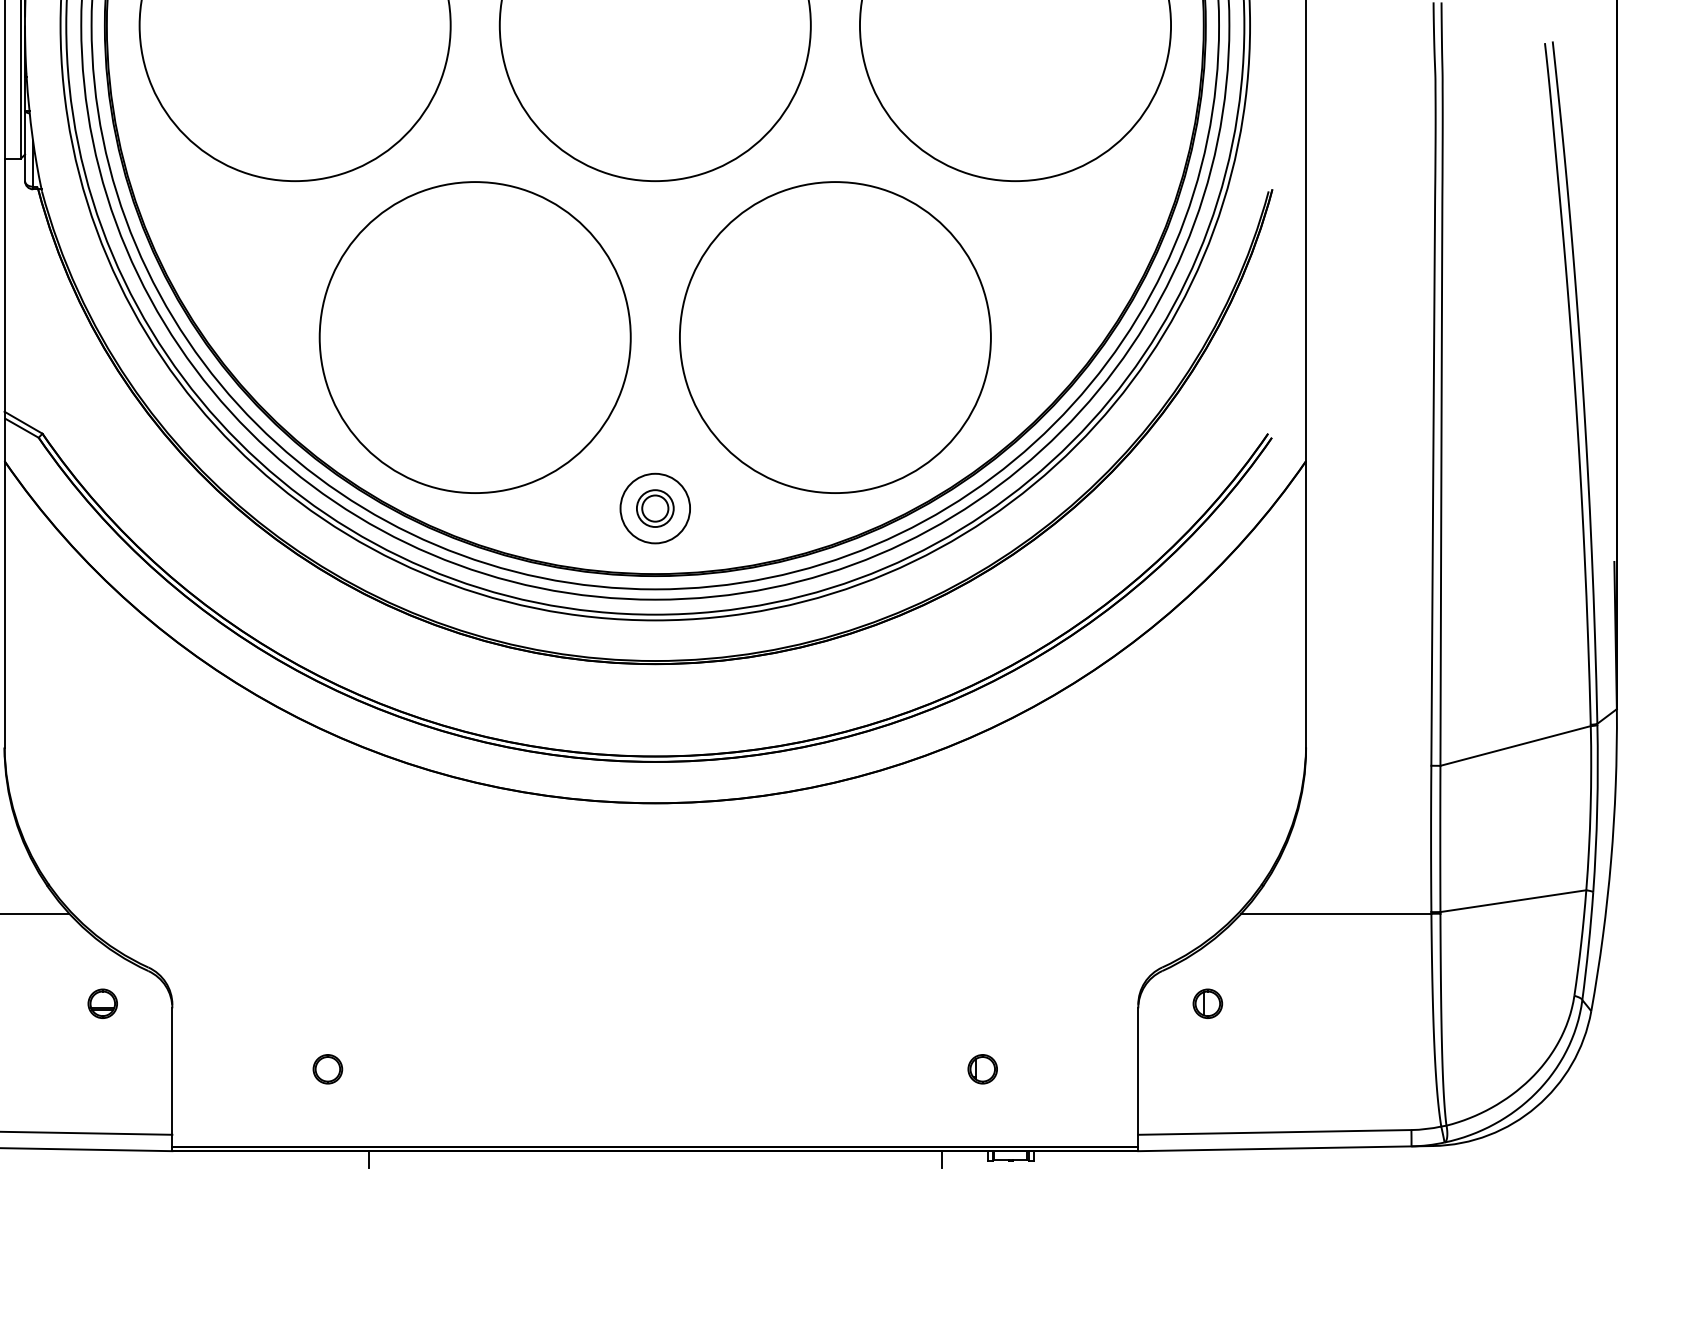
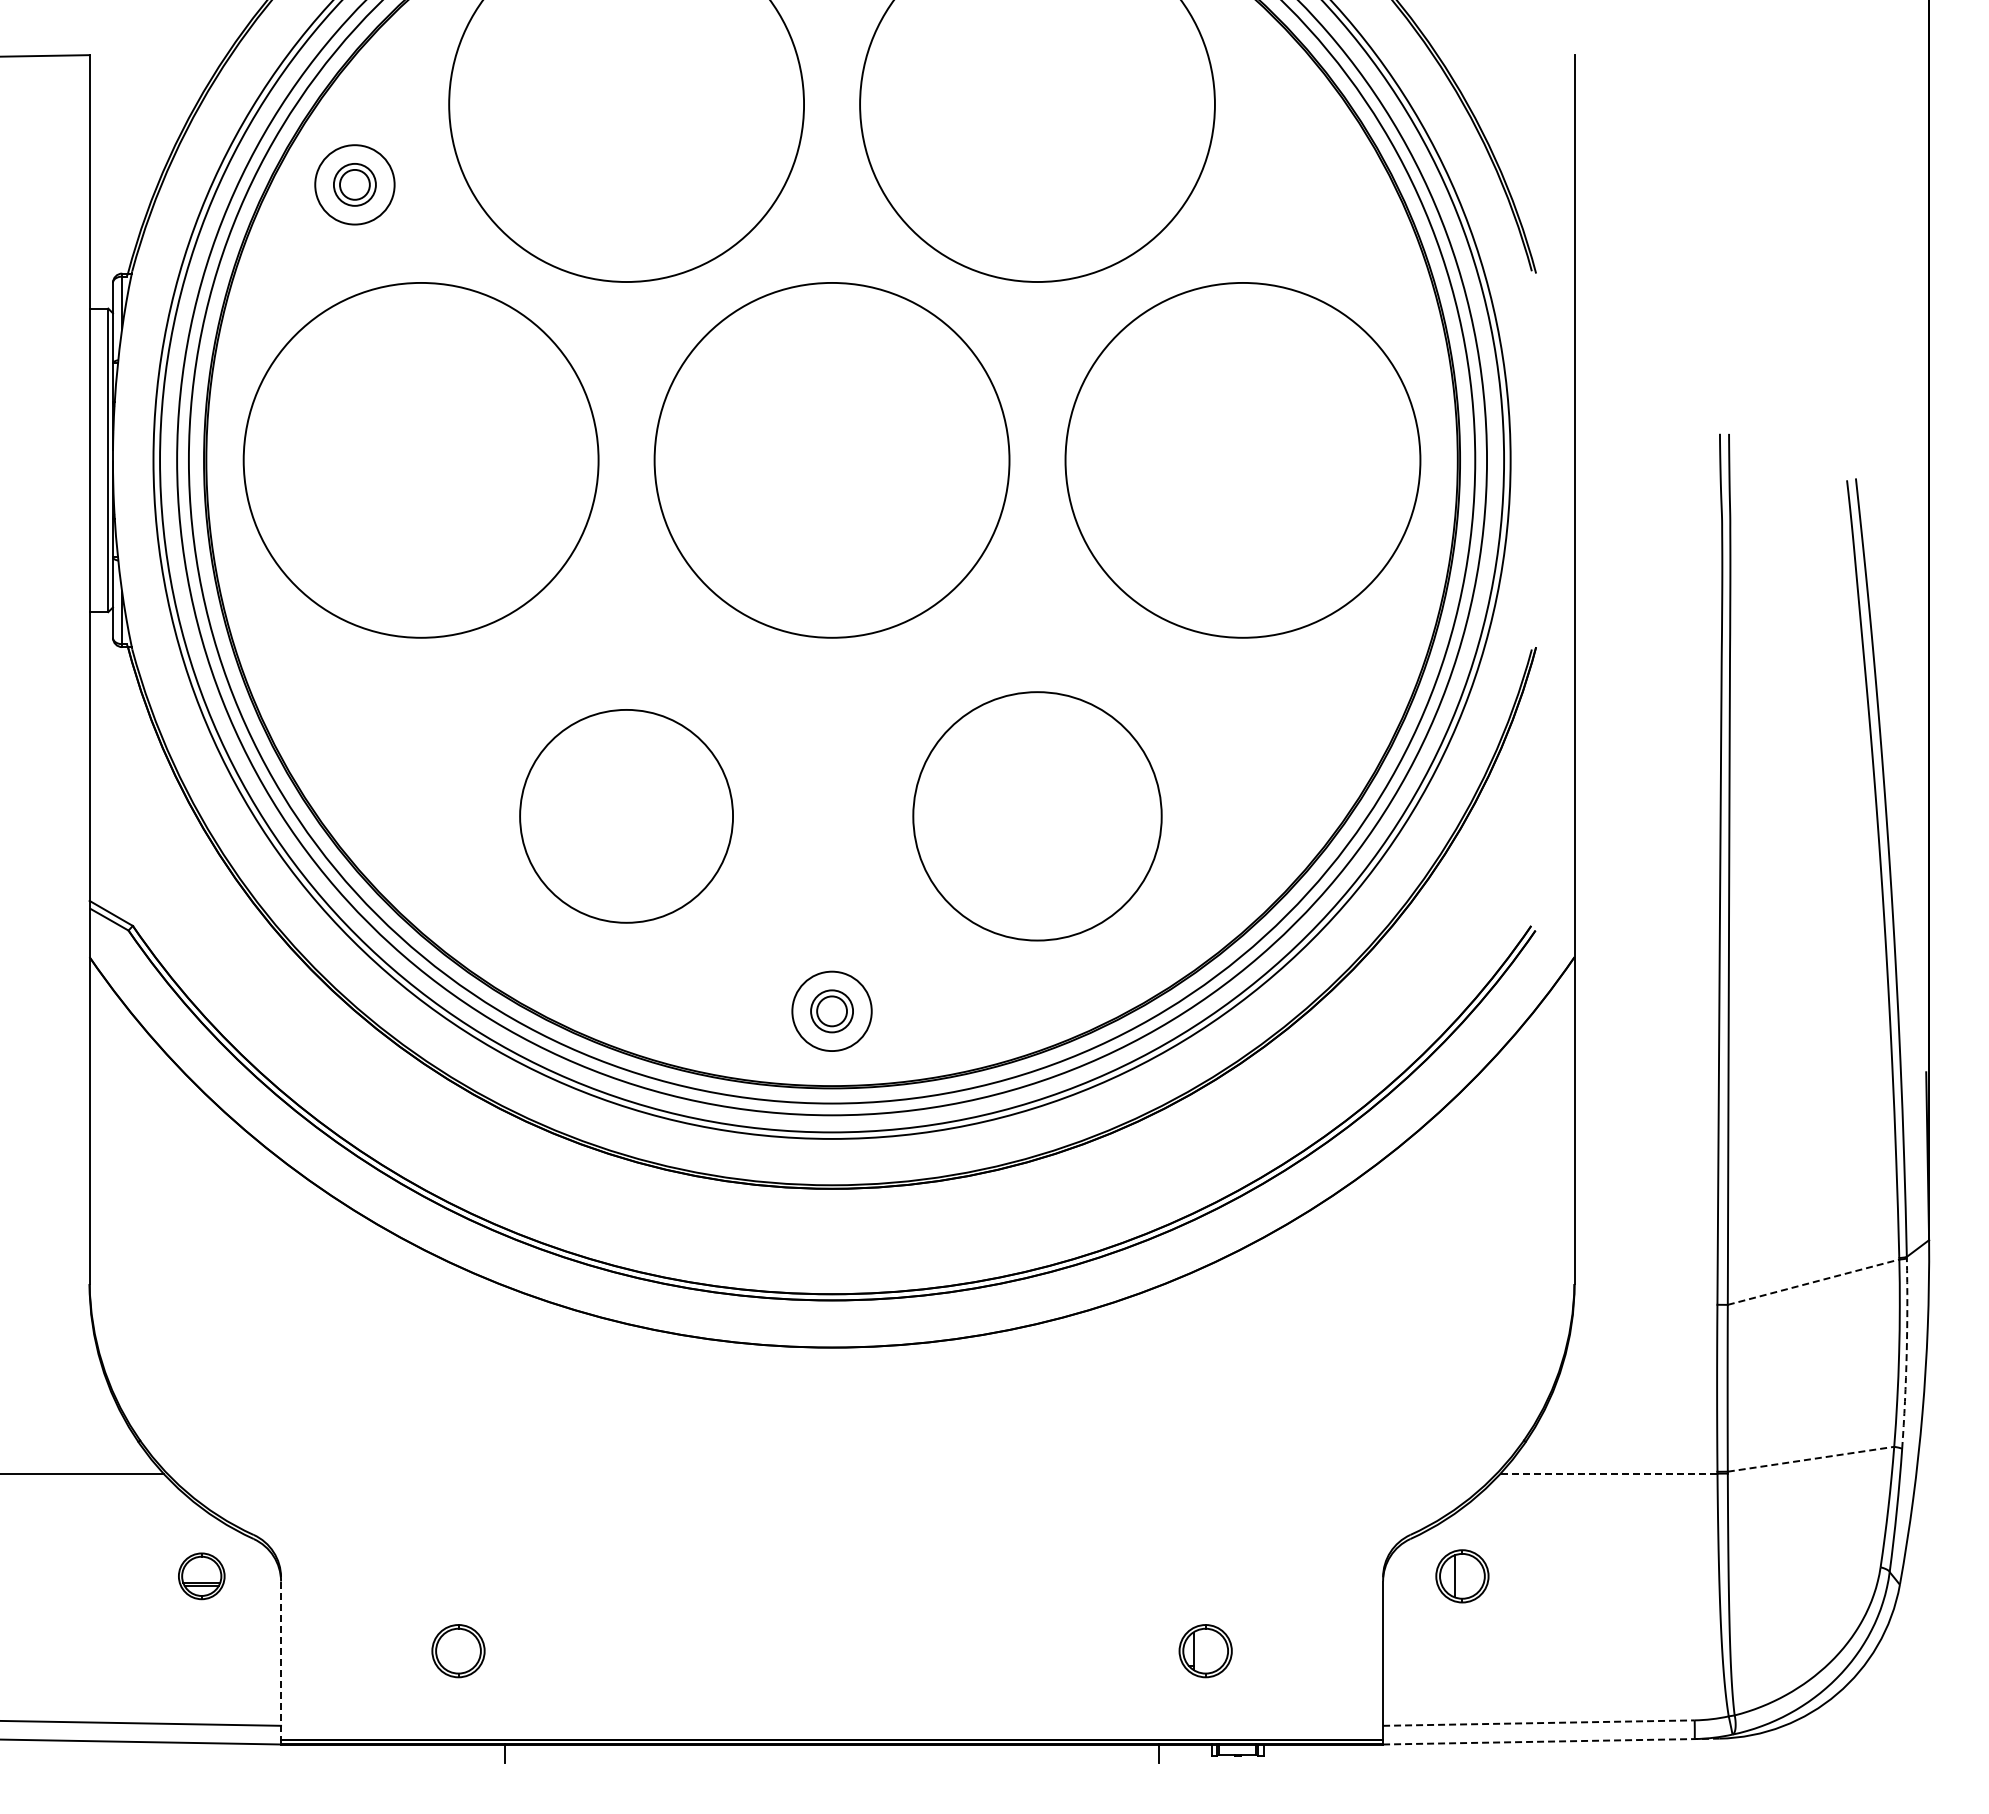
circle: (475, 337) -> (626, 816), size x0.6
circle: (835, 337) -> (1037, 816), size x0.7
line: (1515, 746) -> (1813, 1282), solid -> dashed
arc: (1597, 808) -> (1906, 1353), solid -> dashed
line: (1513, 901) -> (1811, 1459), solid -> dashed
line: (1336, 913) -> (1609, 1473), solid -> dashed
part: (102, 1003) -> (201, 1576), size x1.4
part: (1207, 1003) -> (1462, 1576), size x1.6
part: (327, 1068) -> (458, 1650), size x1.6
part: (982, 1068) -> (1205, 1650), size x1.6
line: (172, 1080) -> (281, 1663), solid -> dashed
line: (1274, 1132) -> (1538, 1723), solid -> dashed
line: (1285, 1148) -> (1551, 1741), solid -> dashed

